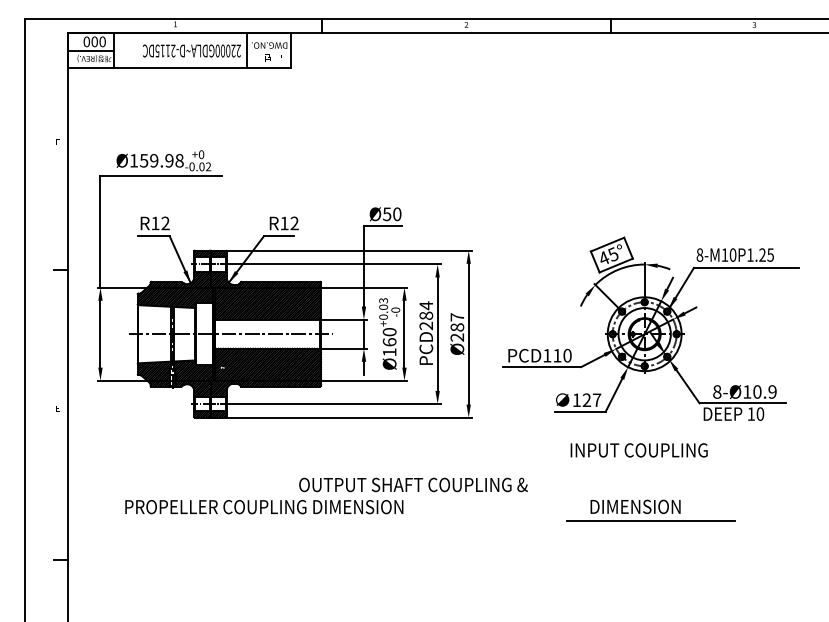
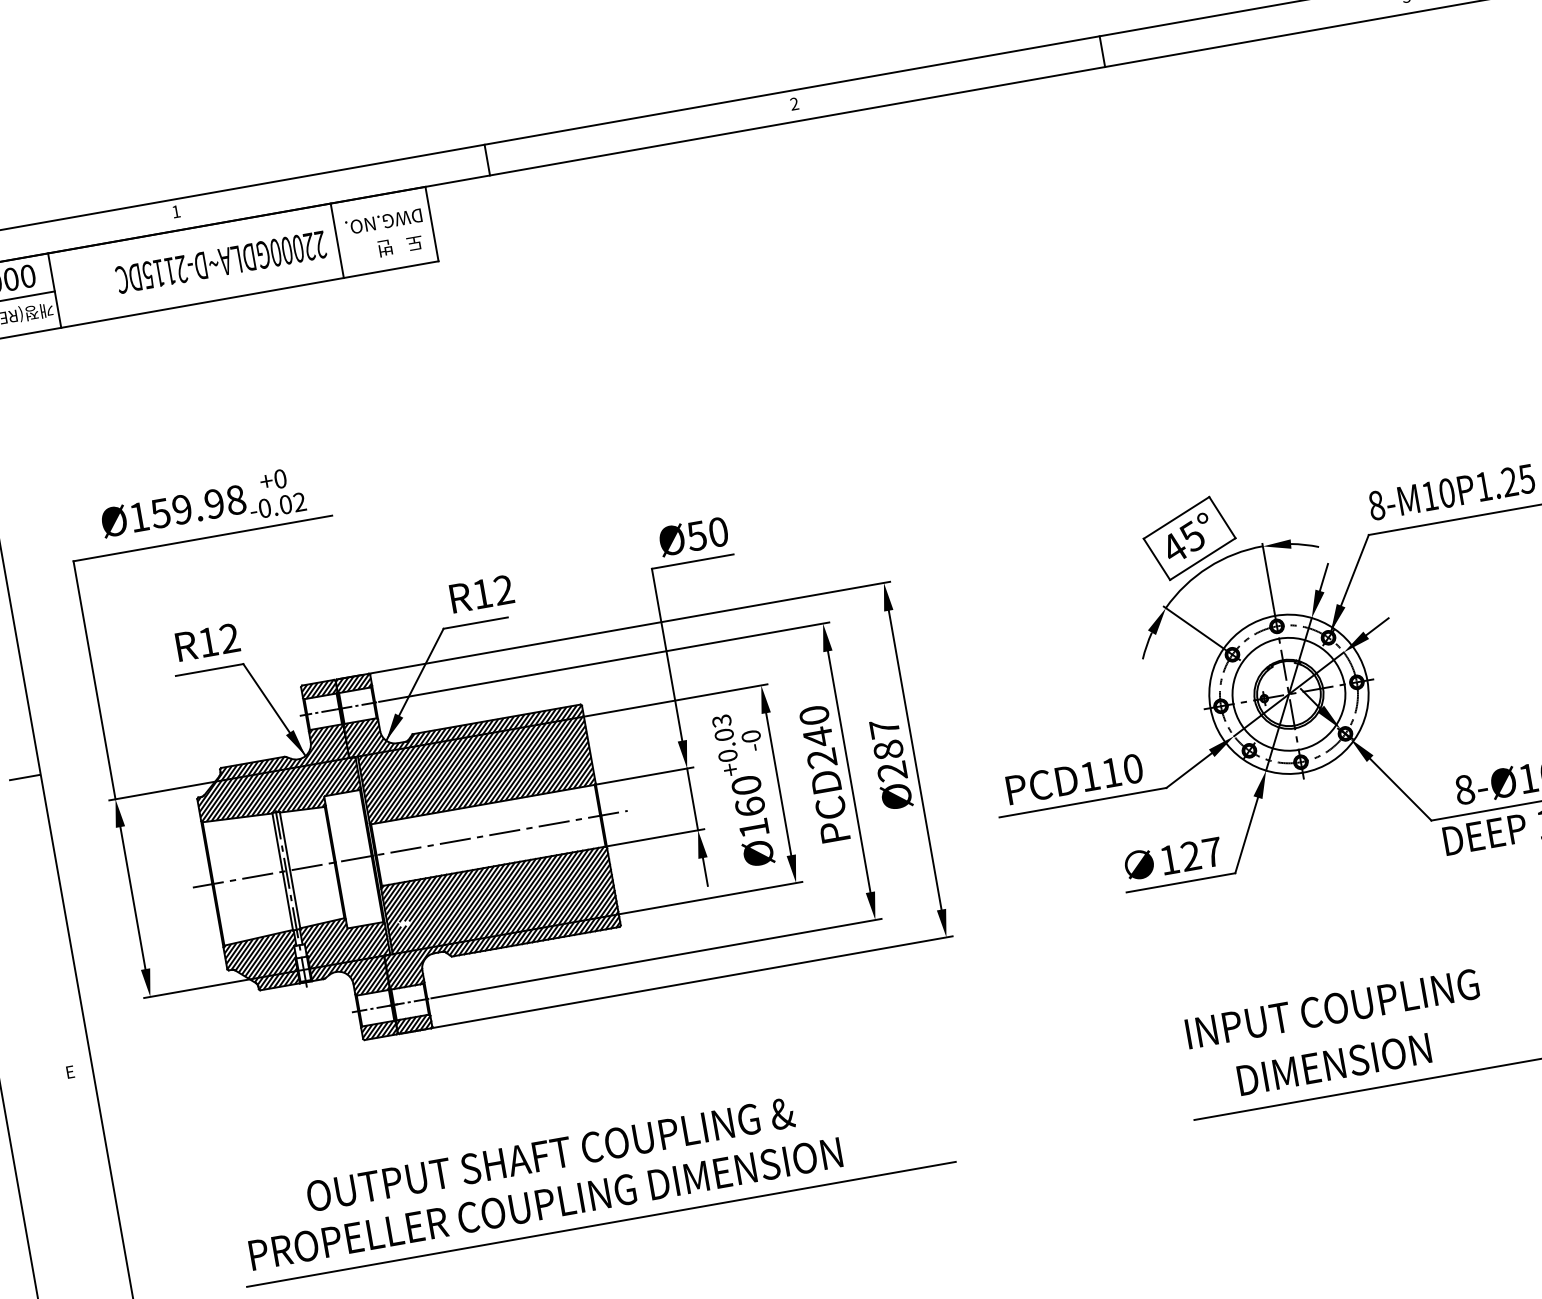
text: (426, 310) -> (816, 725), PCD284 -> PCD240
text: (638, 450) -> (1330, 1009), moved
text: (413, 484) -> (550, 1153), moved
line: (287, 520) -> (600, 1223), added

